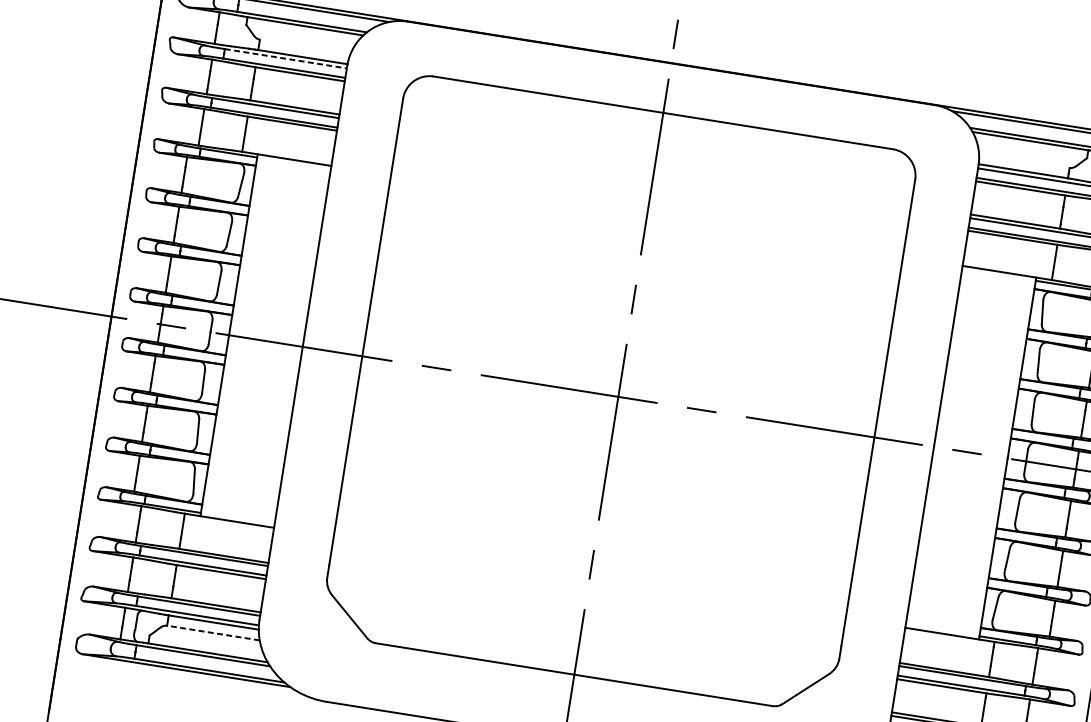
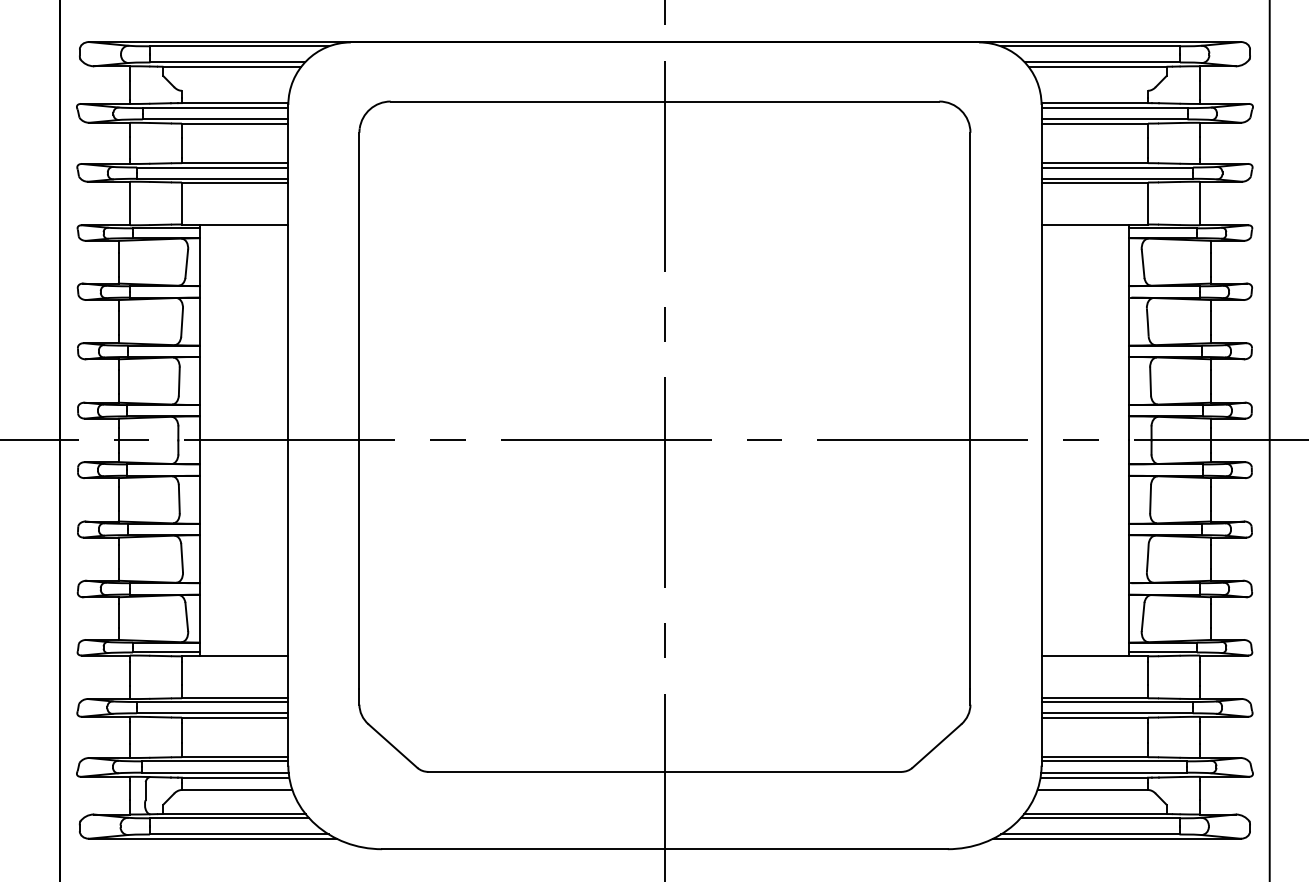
line: (285, 59) -> (215, 108), dashed -> solid
line: (212, 633) -> (236, 790), dashed -> solid

